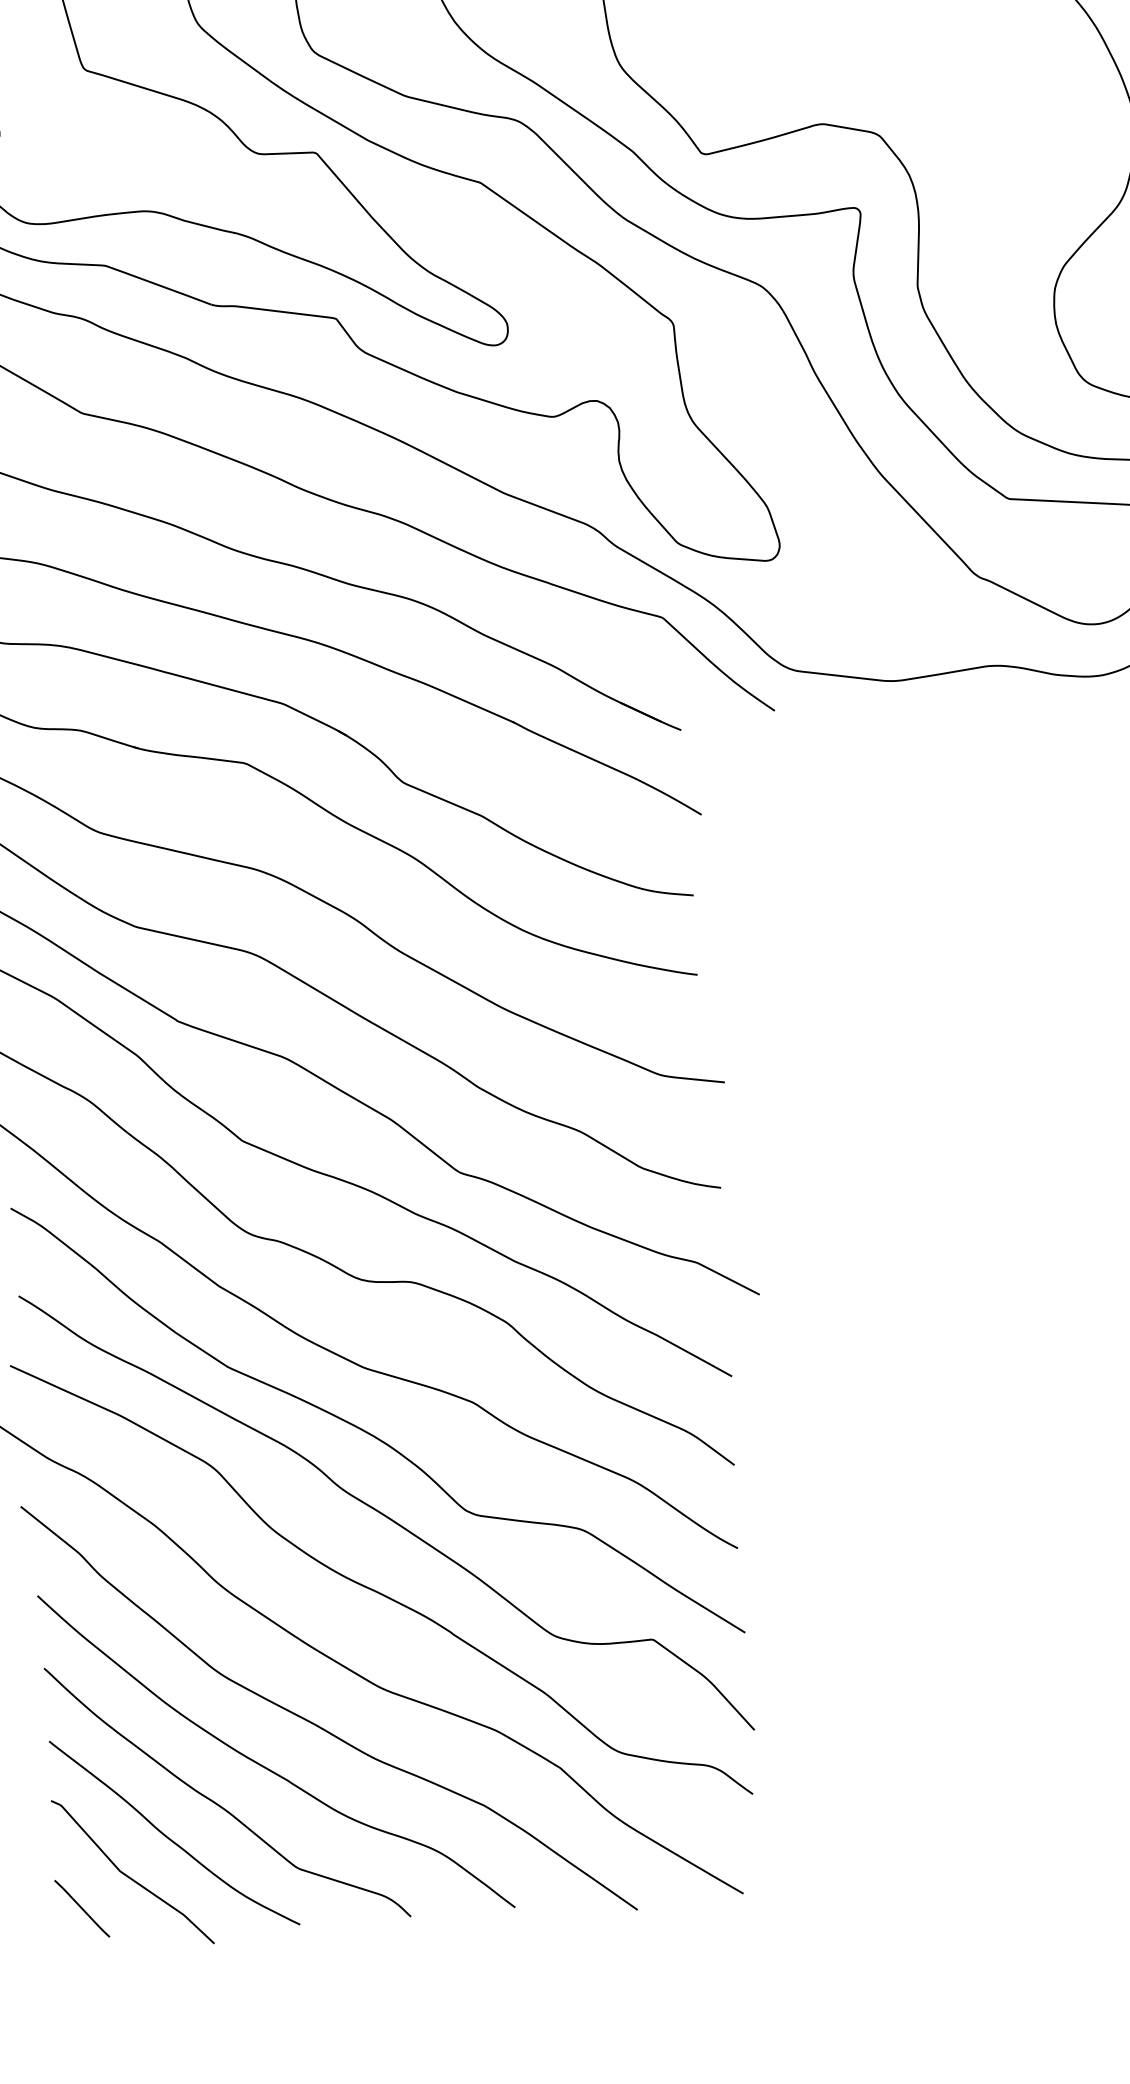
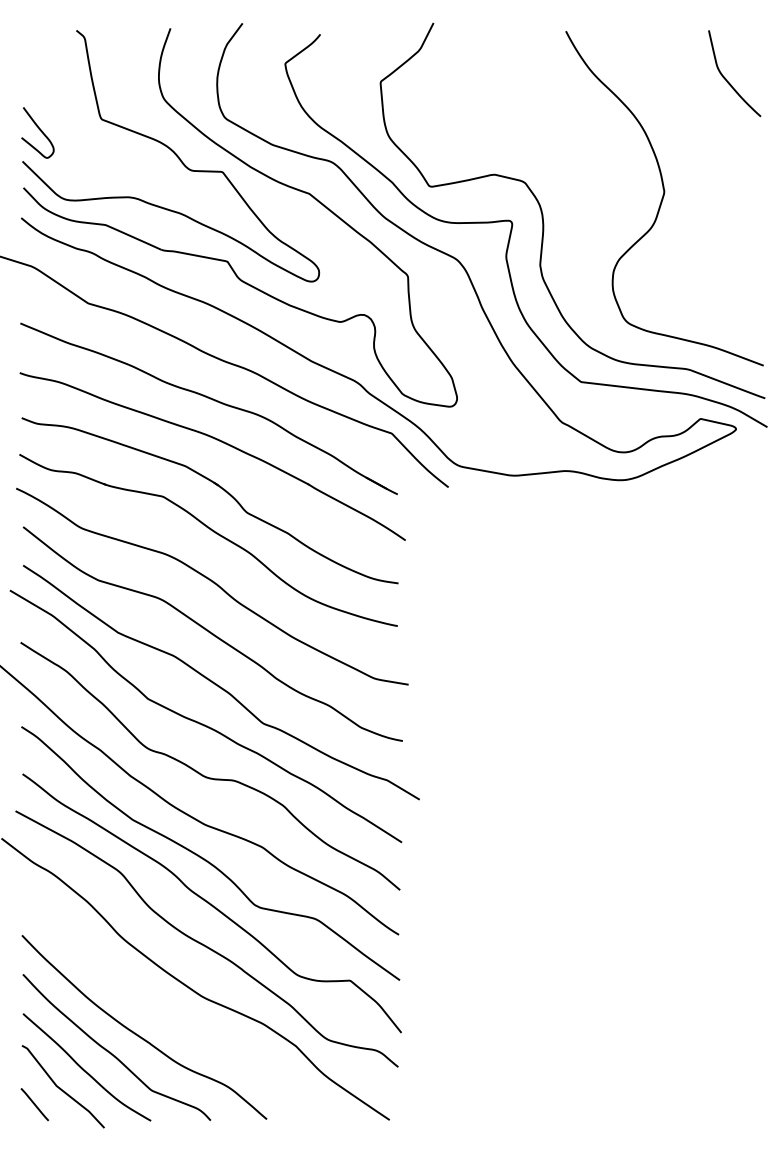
curve: (319, 1724) -> (168, 1014), removed

